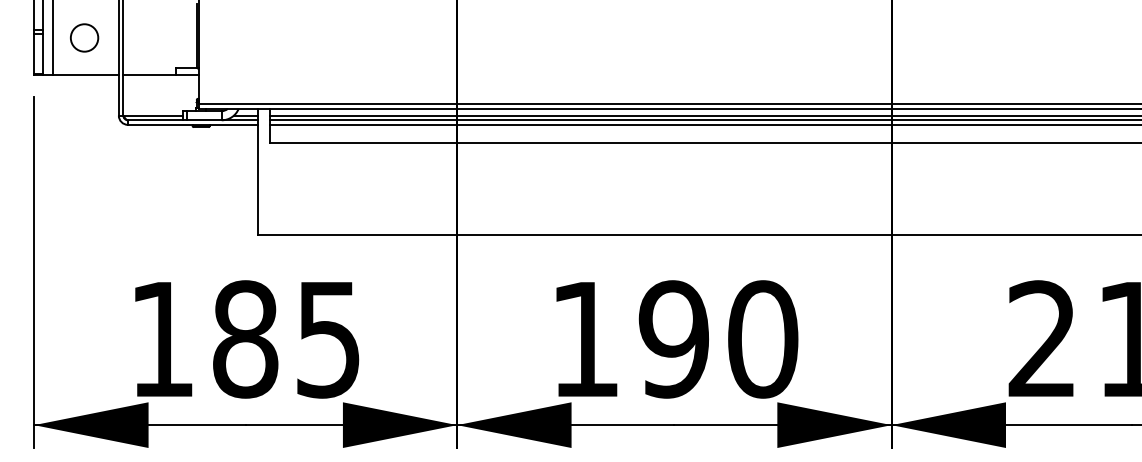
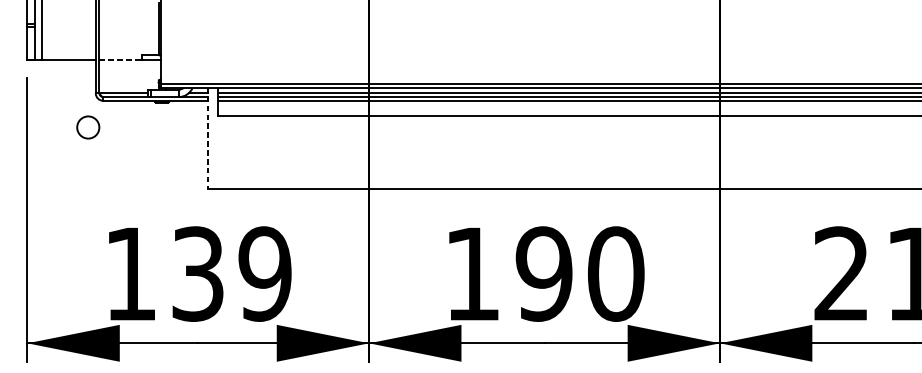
circle: (84, 37) -> (88, 127), moved
line: (150, 74) -> (121, 60), solid -> dashed
line: (258, 171) -> (208, 138), solid -> dashed
text: (287, 339) -> (232, 274), 185 -> 139

